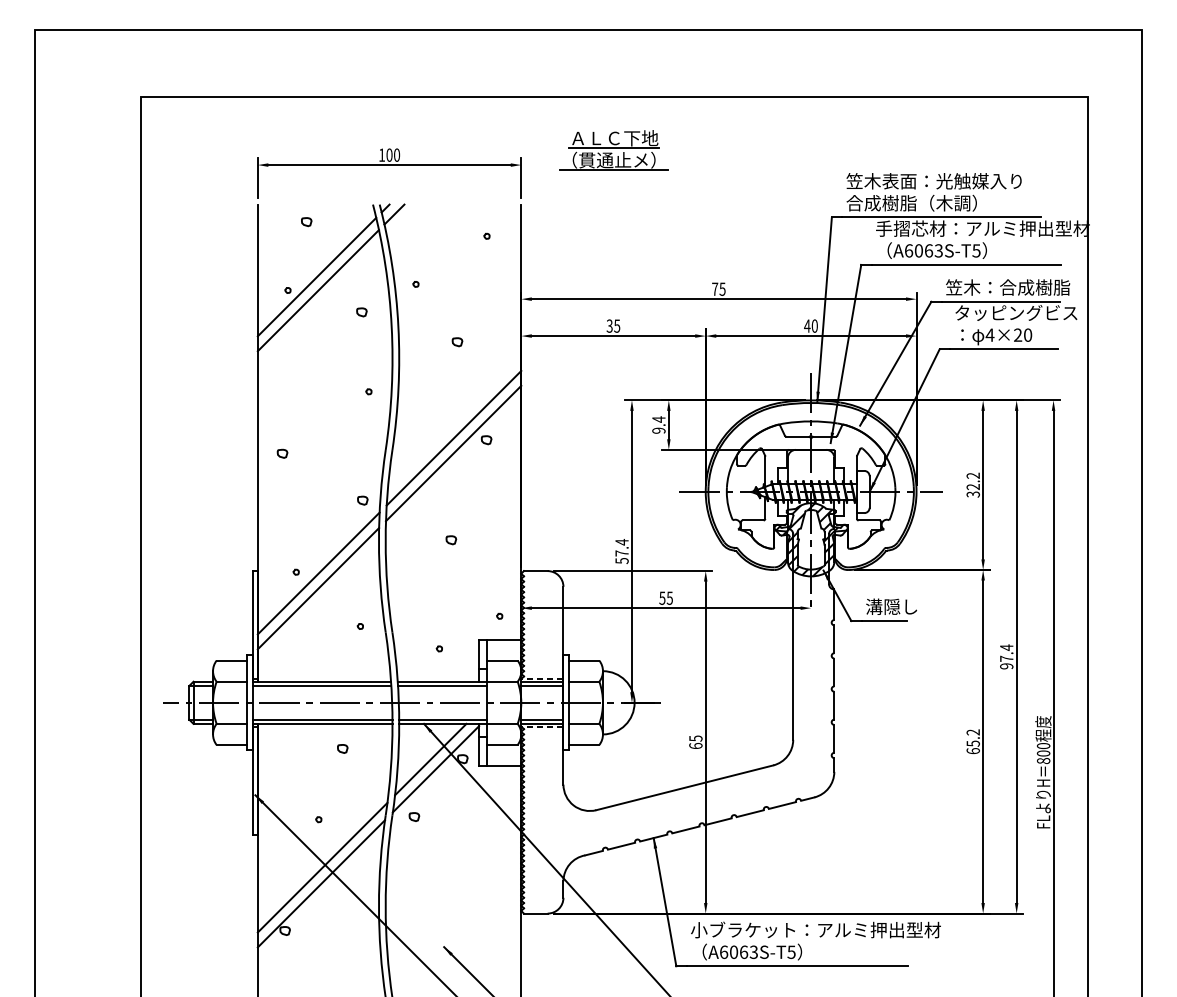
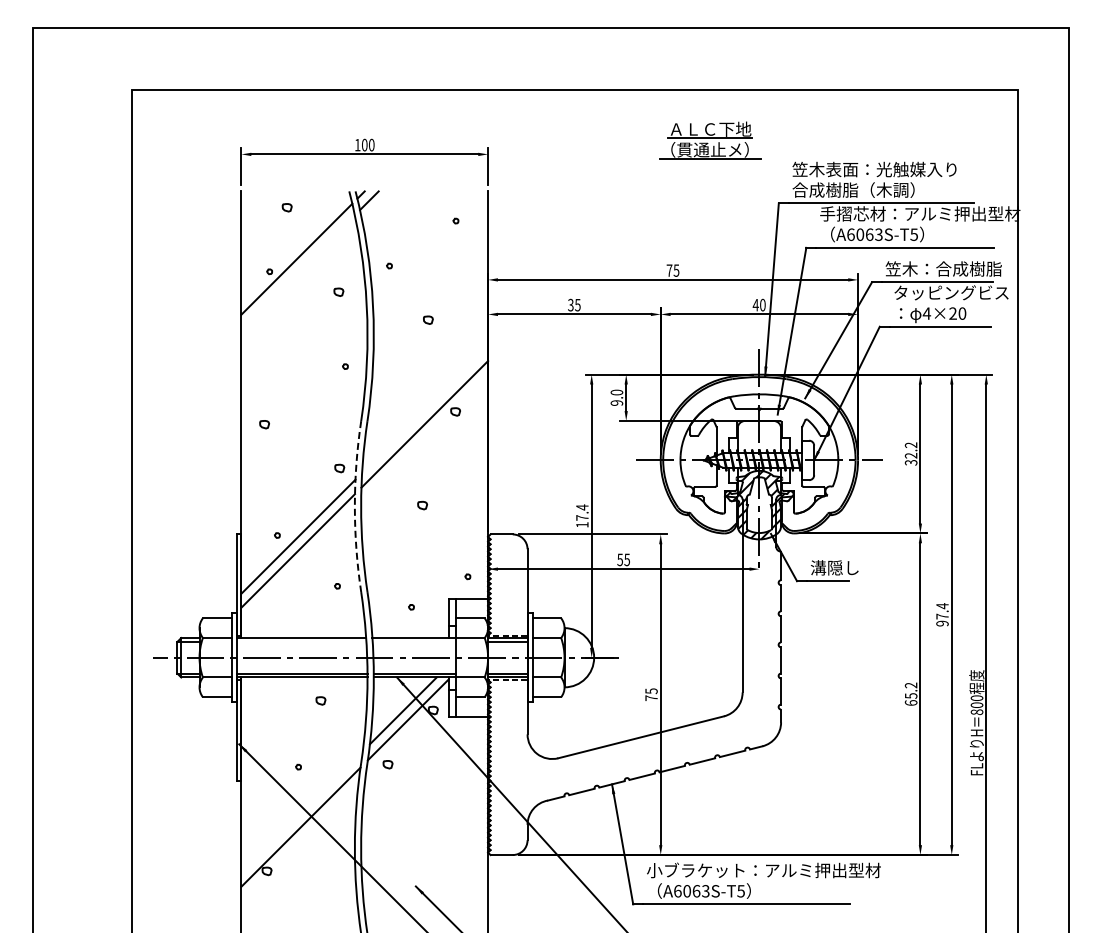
part: (614, 150) -> (710, 140), moved
line: (317, 290) -> (297, 271), removed
text: (658, 419) -> (616, 392), 9.4 -> 9.0
line: (454, 438) -> (425, 410), removed
arc: (378, 541) -> (354, 506), solid -> dashed
text: (622, 560) -> (582, 524), 57.4 -> 17.4
line: (321, 685) -> (301, 641), removed
line: (442, 685) -> (414, 641), removed
text: (695, 745) -> (651, 697), 65 -> 75
line: (321, 867) -> (301, 811), removed

